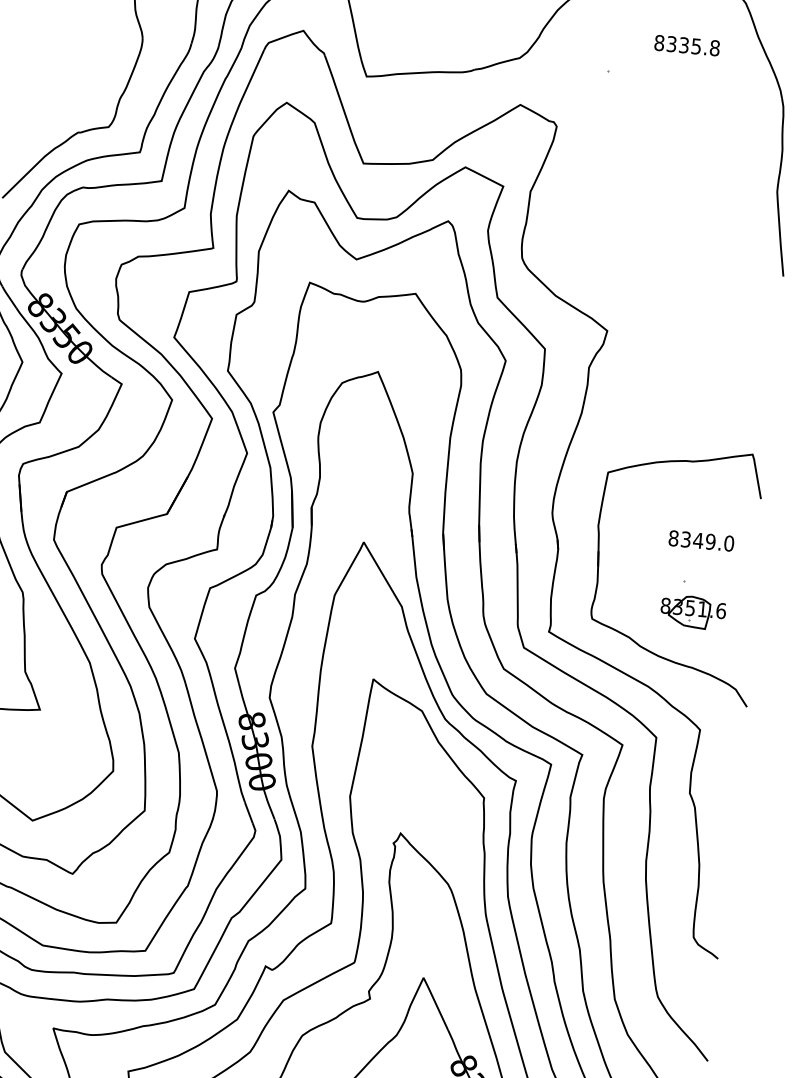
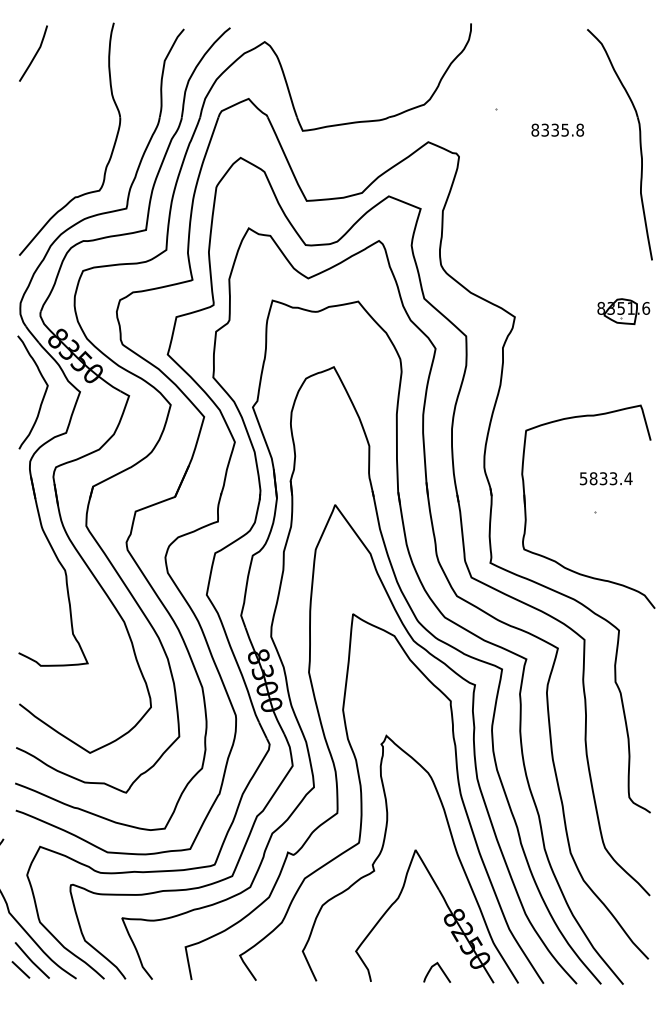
text: (686, 44) -> (557, 129), moved
text: (700, 540) -> (605, 478), 8349.0 -> 5833.4
part: (692, 612) -> (623, 311), moved

